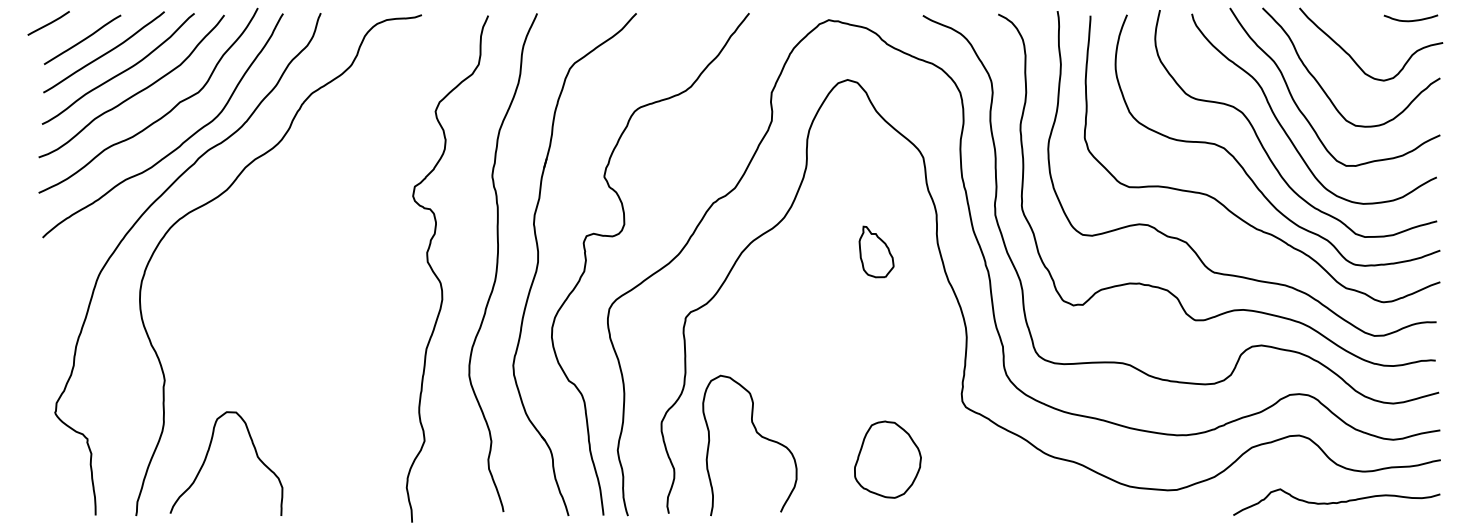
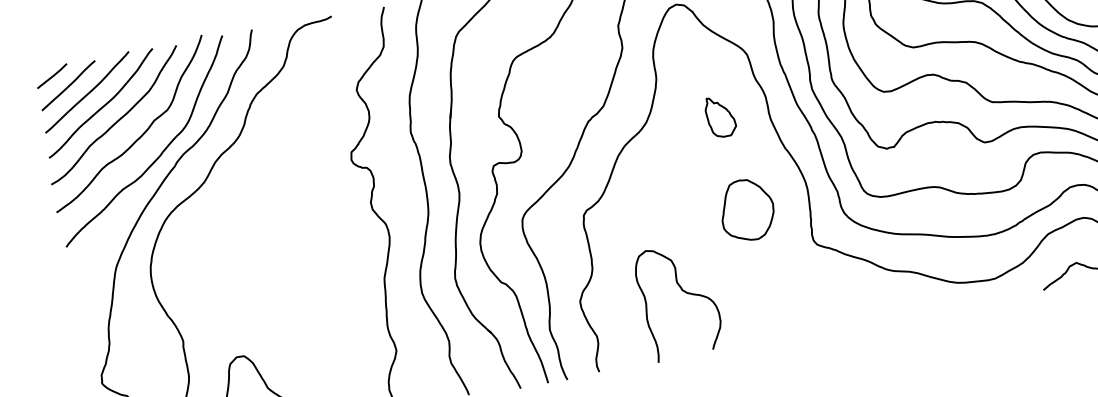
line: (48, 23) -> (52, 76), moved
part: (876, 251) -> (720, 116), moved
curve: (756, 433) -> (682, 291), moved
part: (887, 459) -> (746, 209), moved

